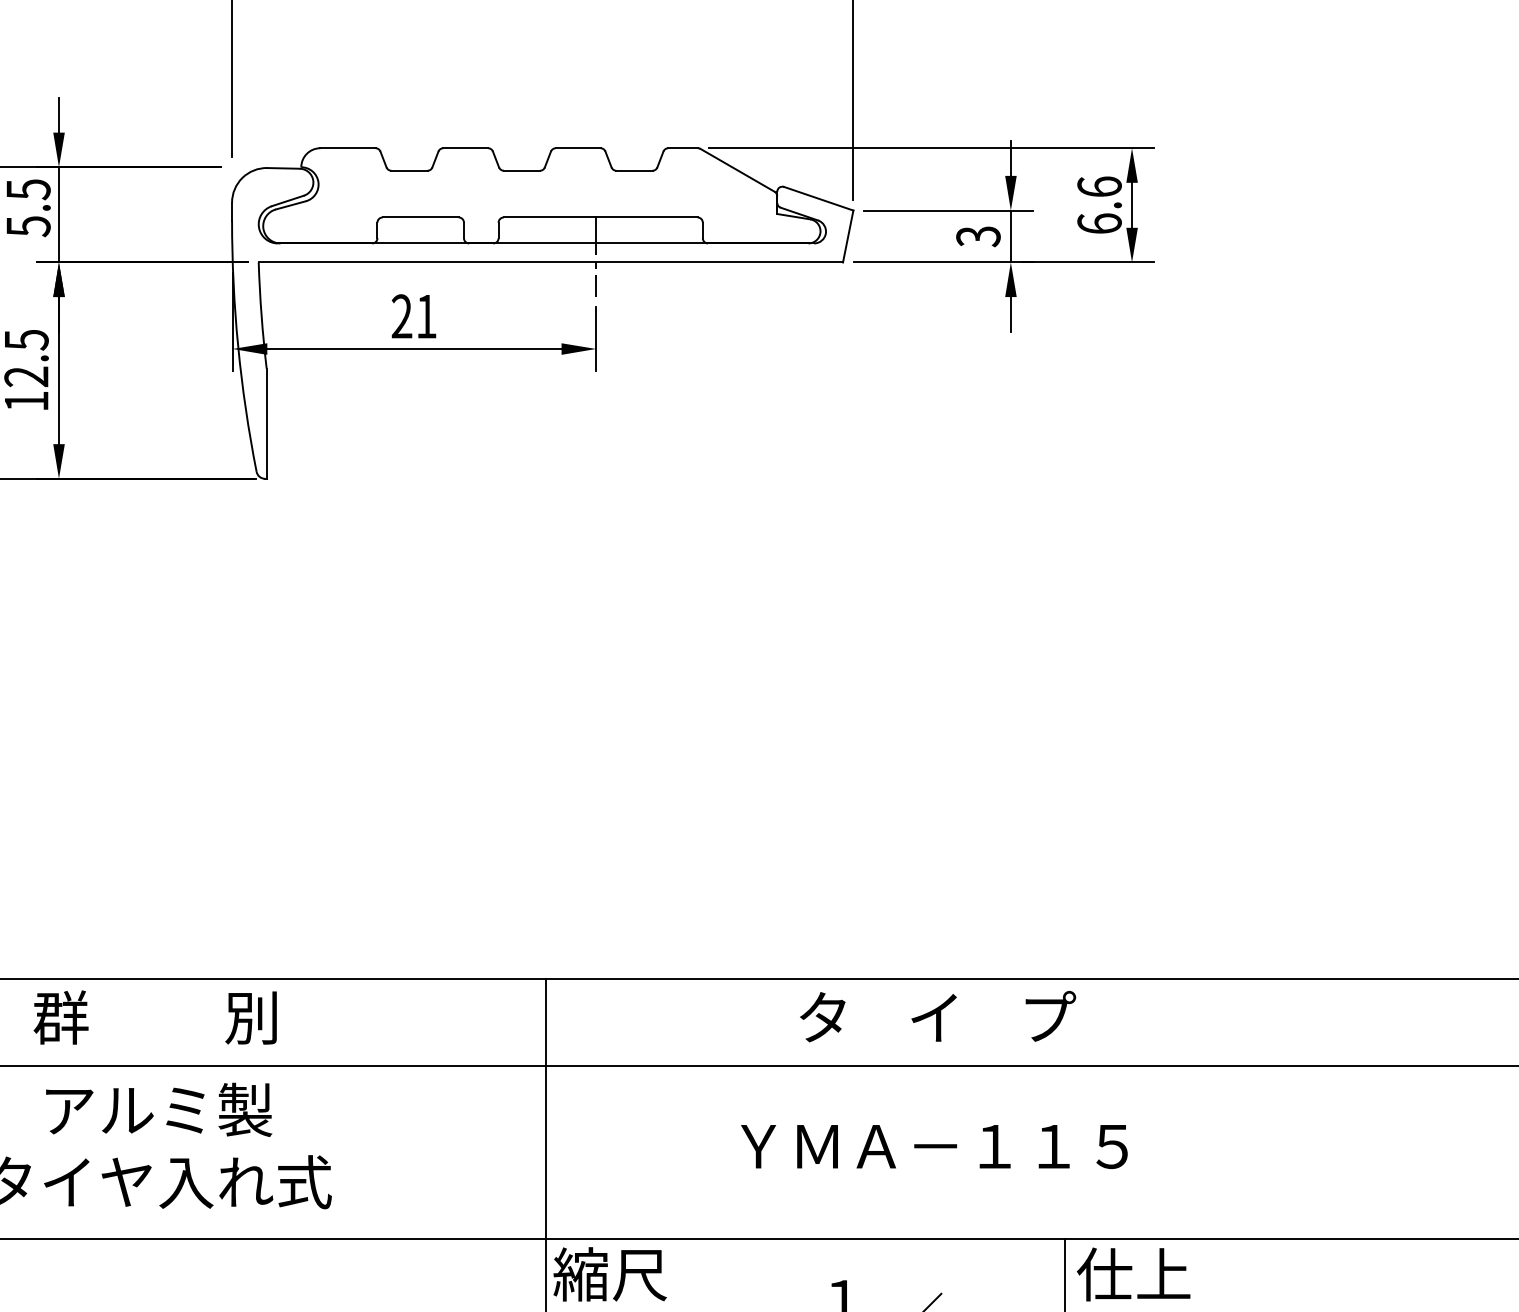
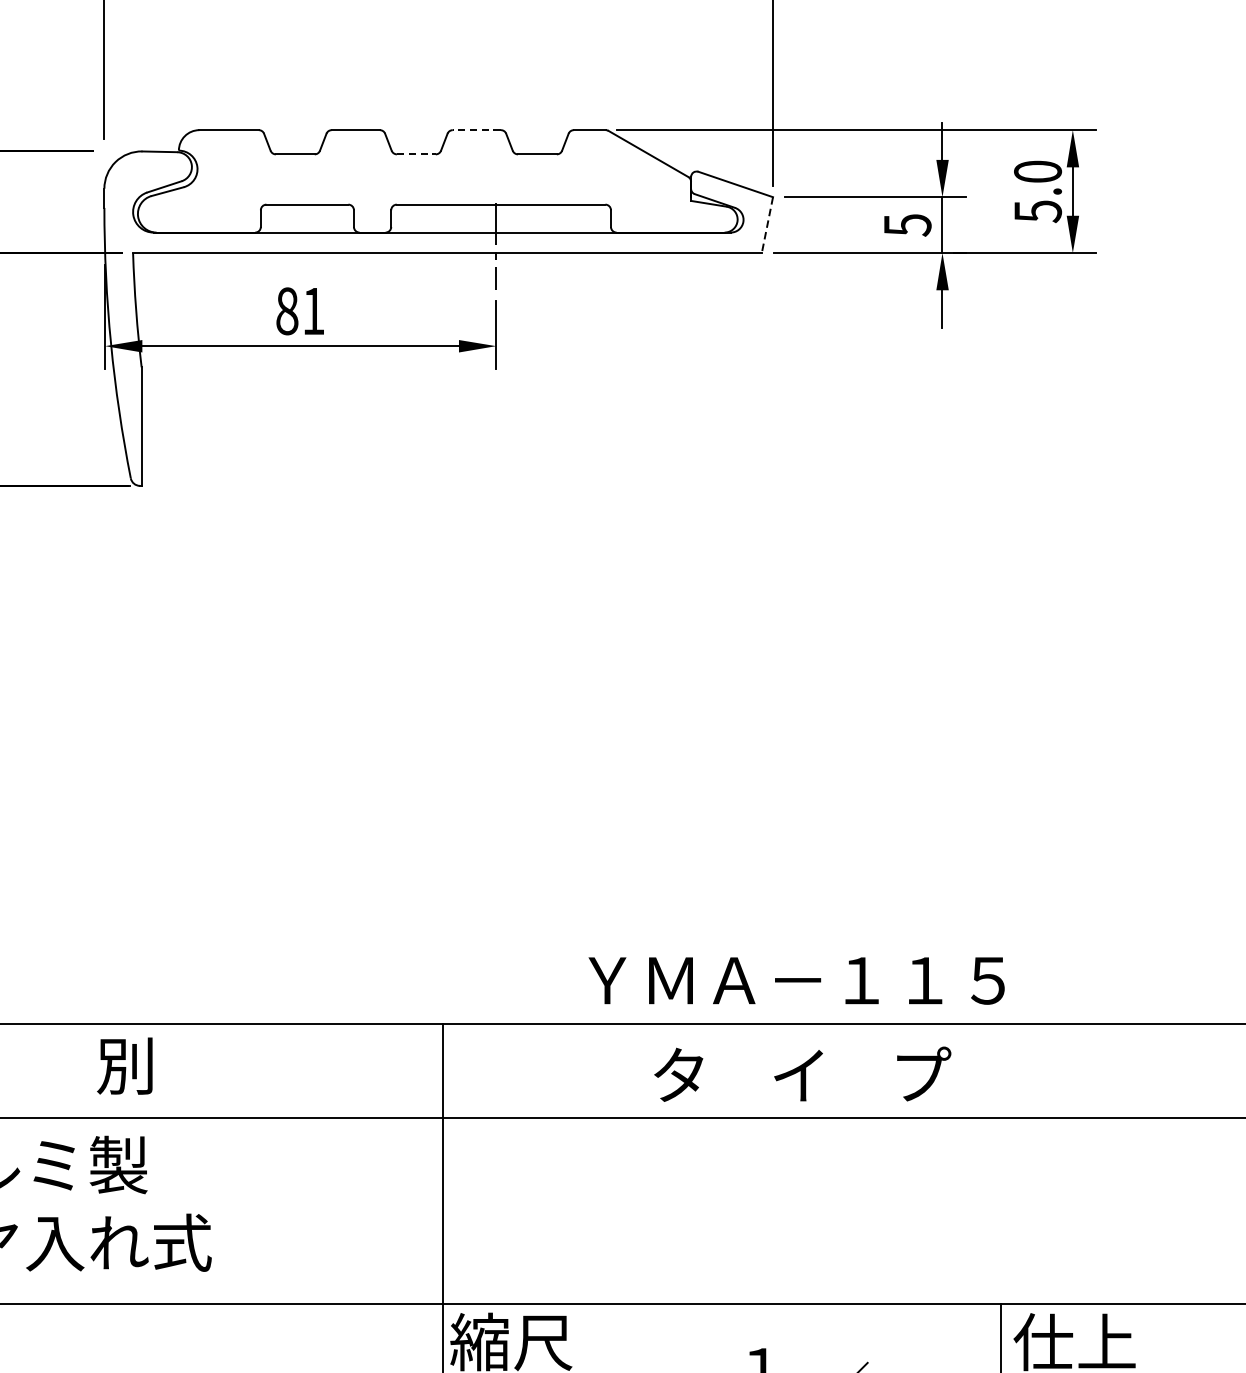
line: (577, 148) -> (476, 130), solid -> dashed
line: (522, 170) -> (416, 154), solid -> dashed
text: (1099, 205) -> (1037, 191), 6.6 -> 5.0
text: (978, 236) -> (907, 225), 3 -> 5
line: (848, 237) -> (767, 226), solid -> dashed
text: (401, 316) -> (286, 311), 21 -> 81
text: (938, 1016) -> (803, 1074), moved
text: (934, 1146) -> (796, 980), moved

